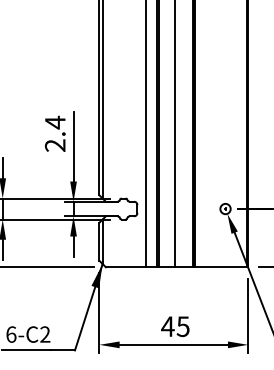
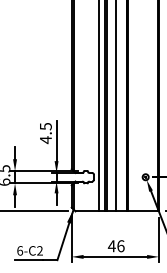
text: (54, 134) -> (45, 133), 2.4 -> 4.5
text: (182, 327) -> (120, 246), 45 -> 46

